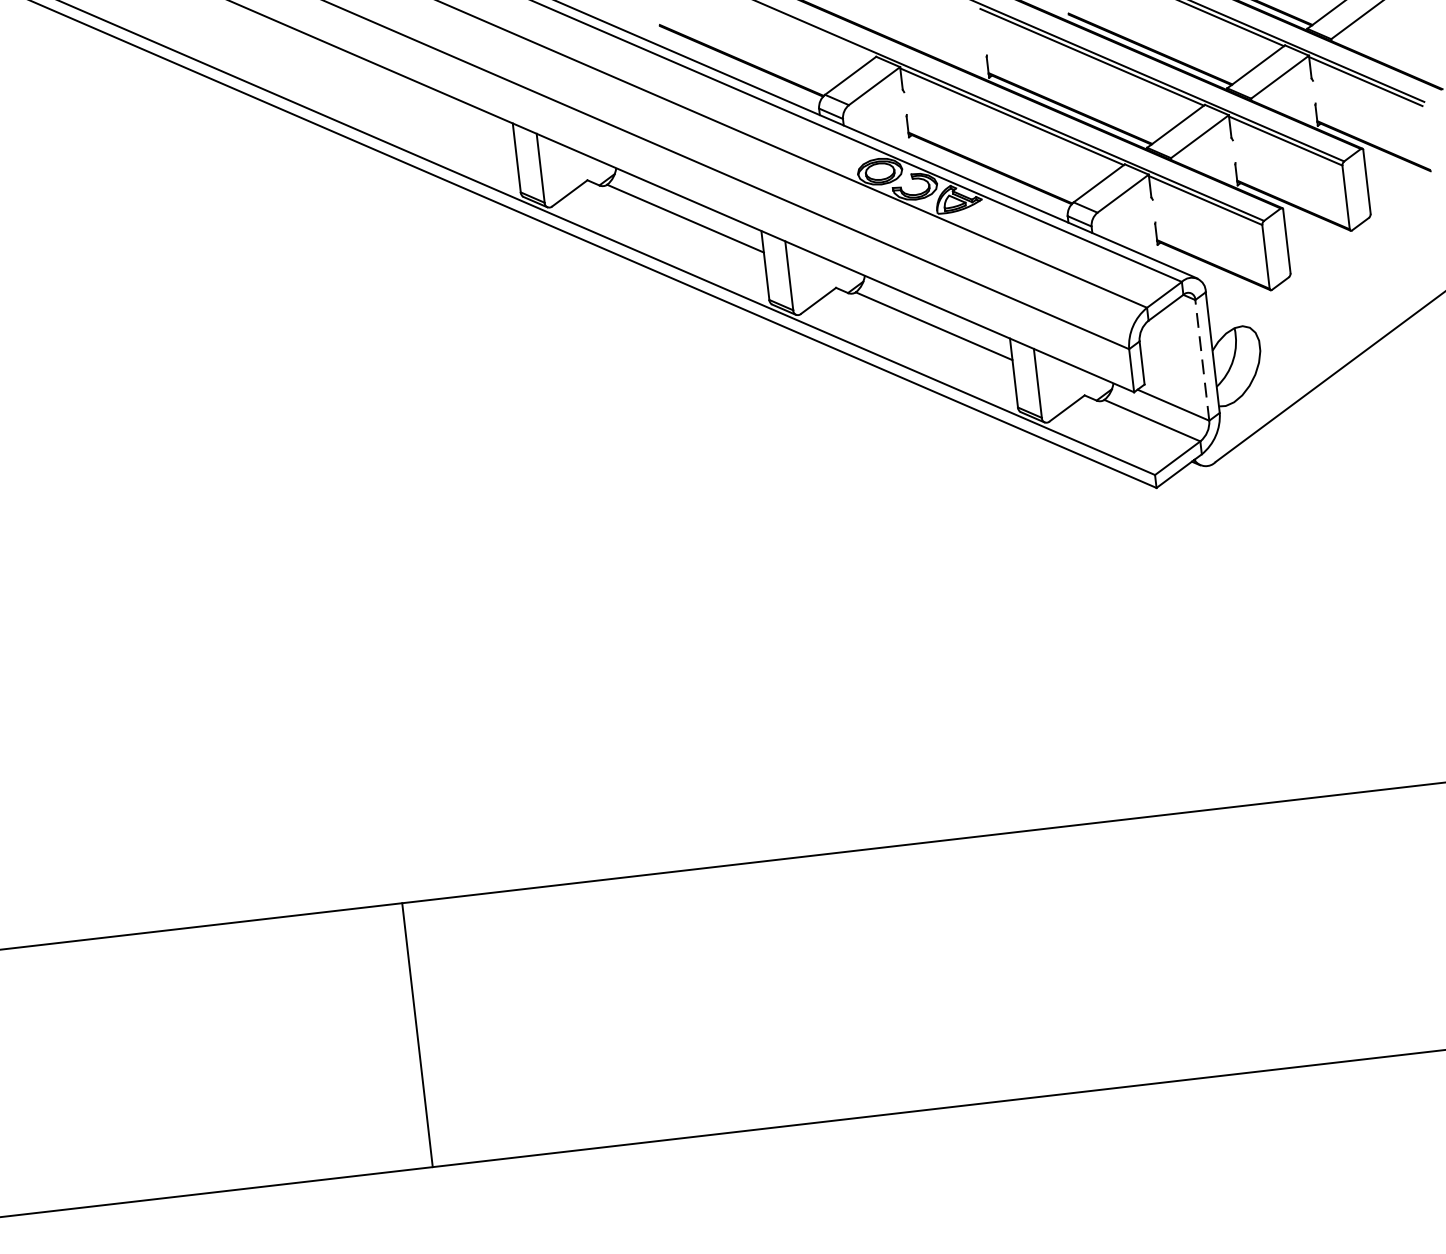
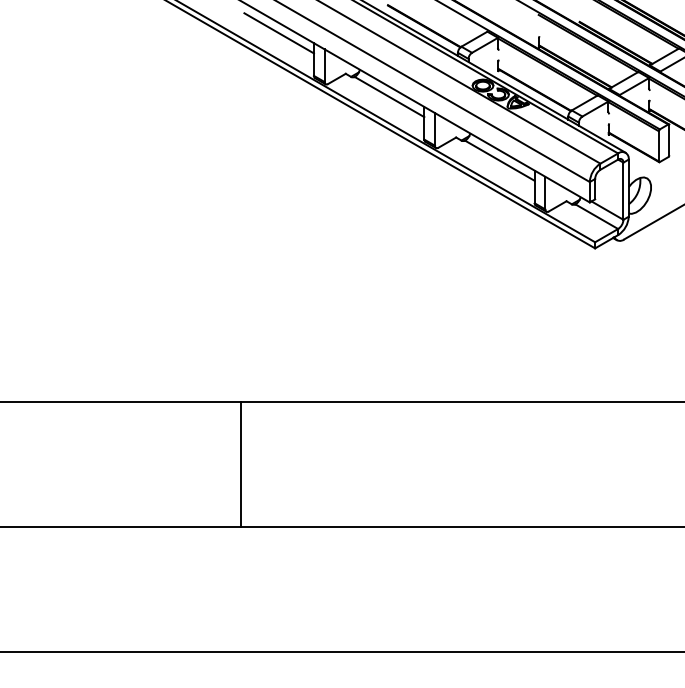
line: (435, 111) -> (278, 33), added
line: (1202, 360) -> (623, 191), dashed -> solid
line: (418, 1033) -> (241, 463), moved

